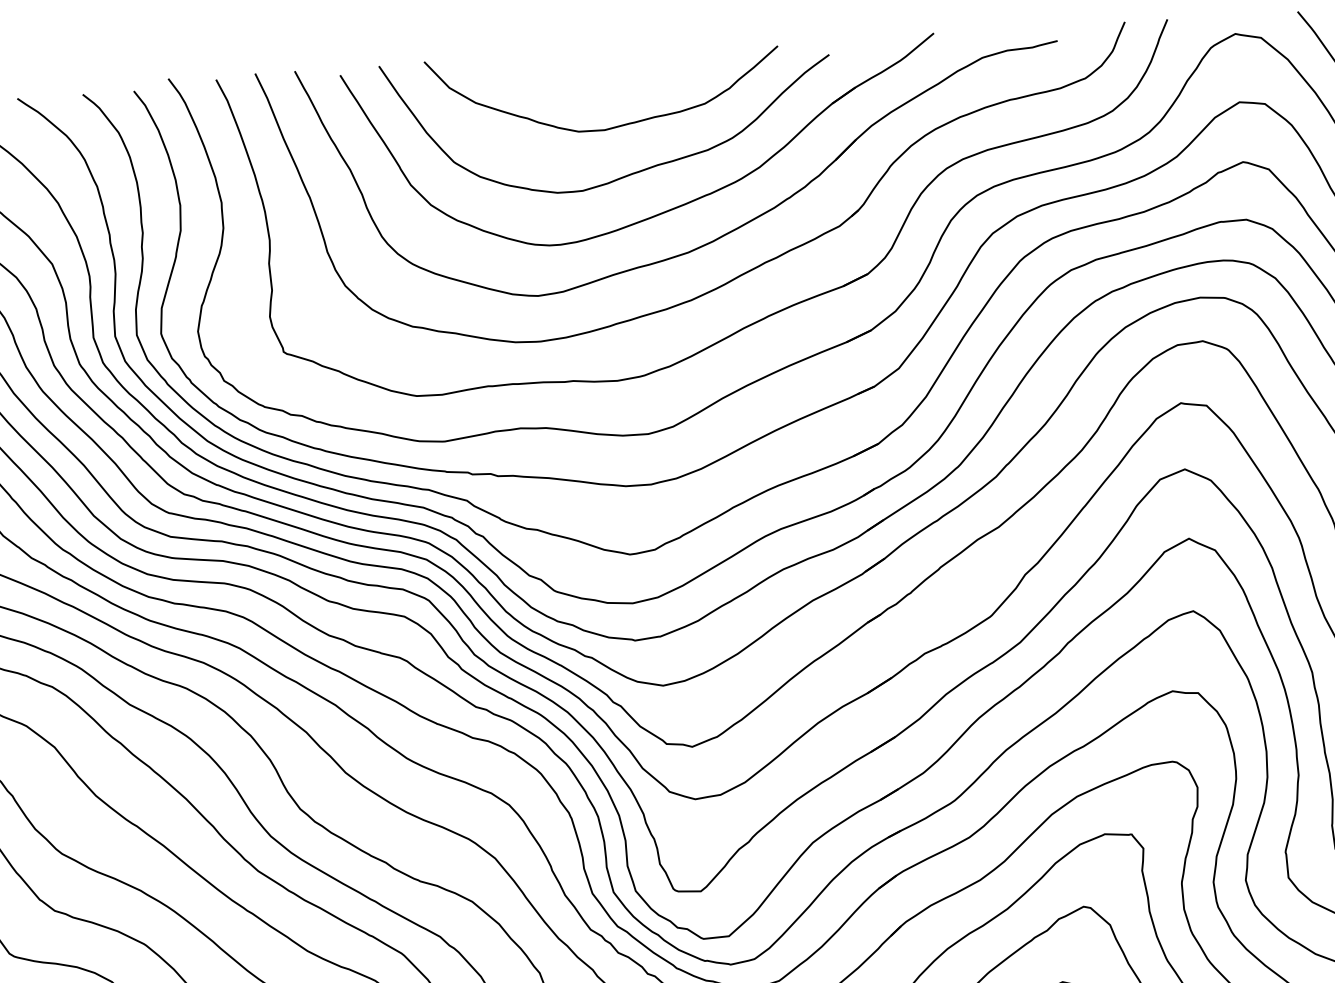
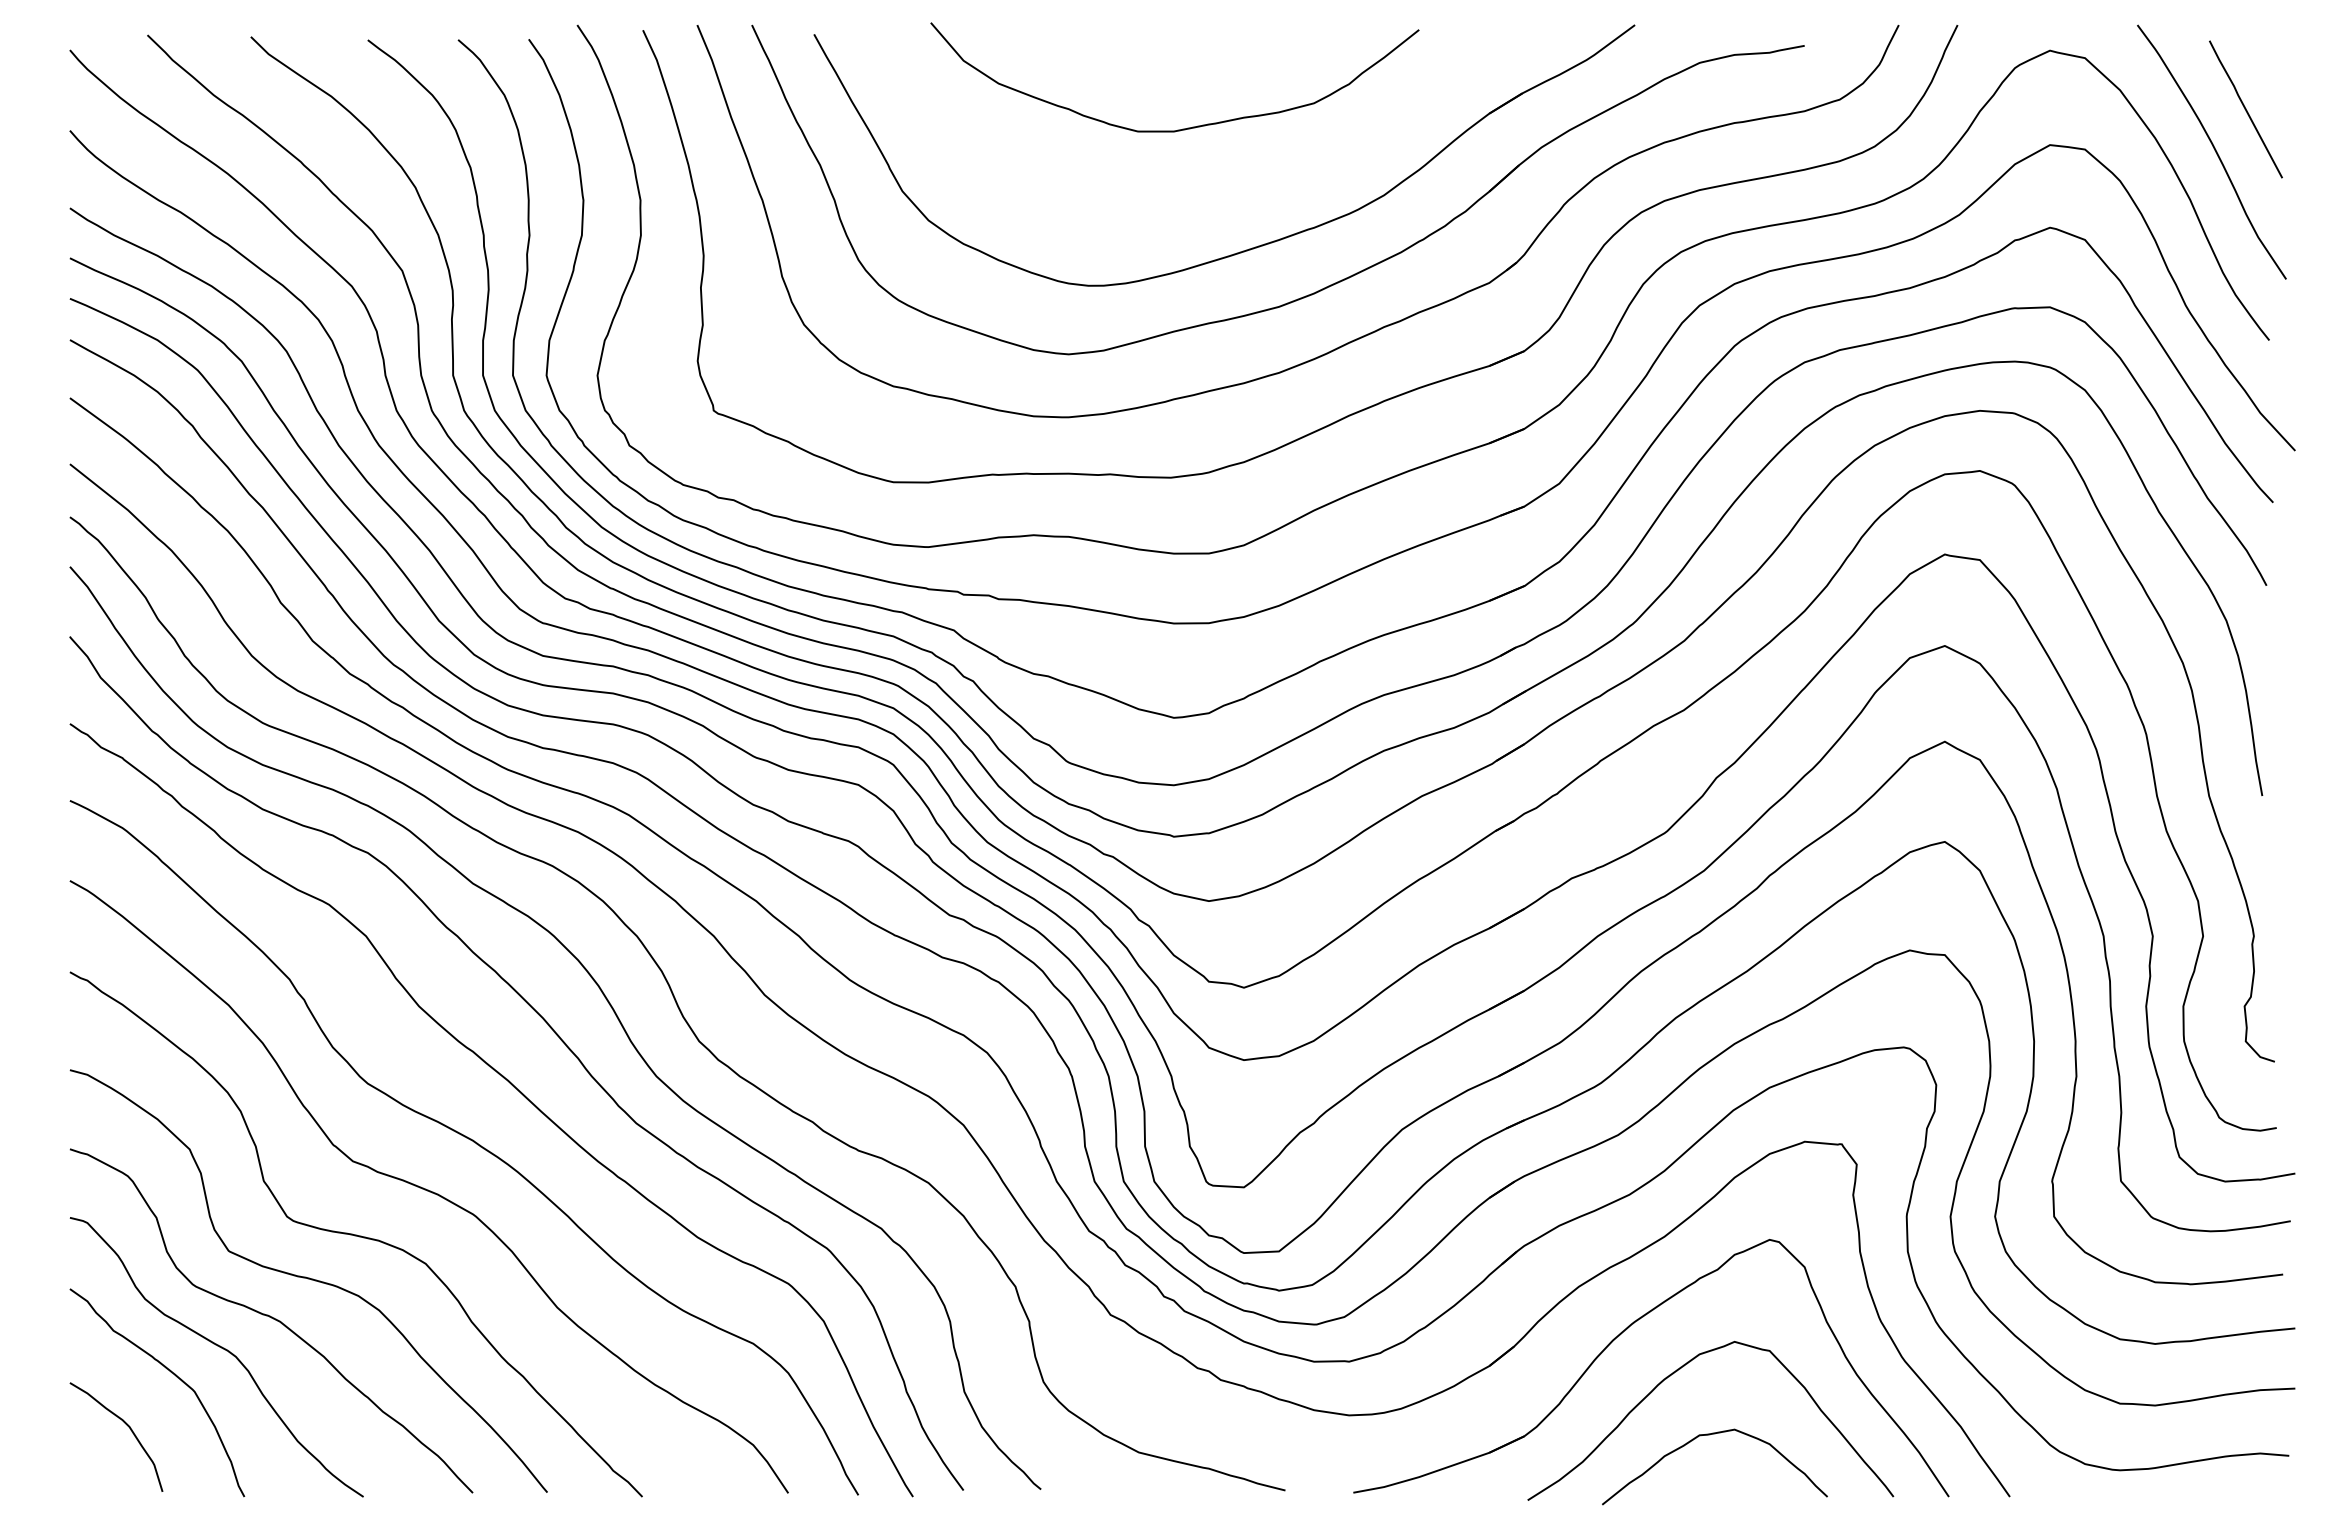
curve: (628, 174) -> (1202, 194), removed

